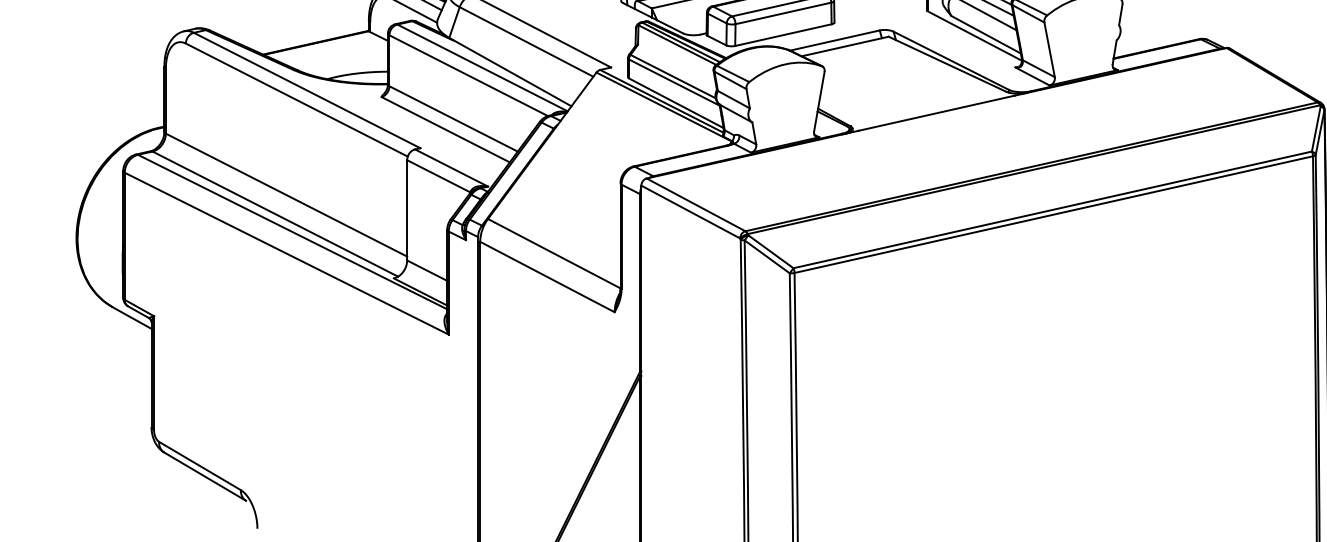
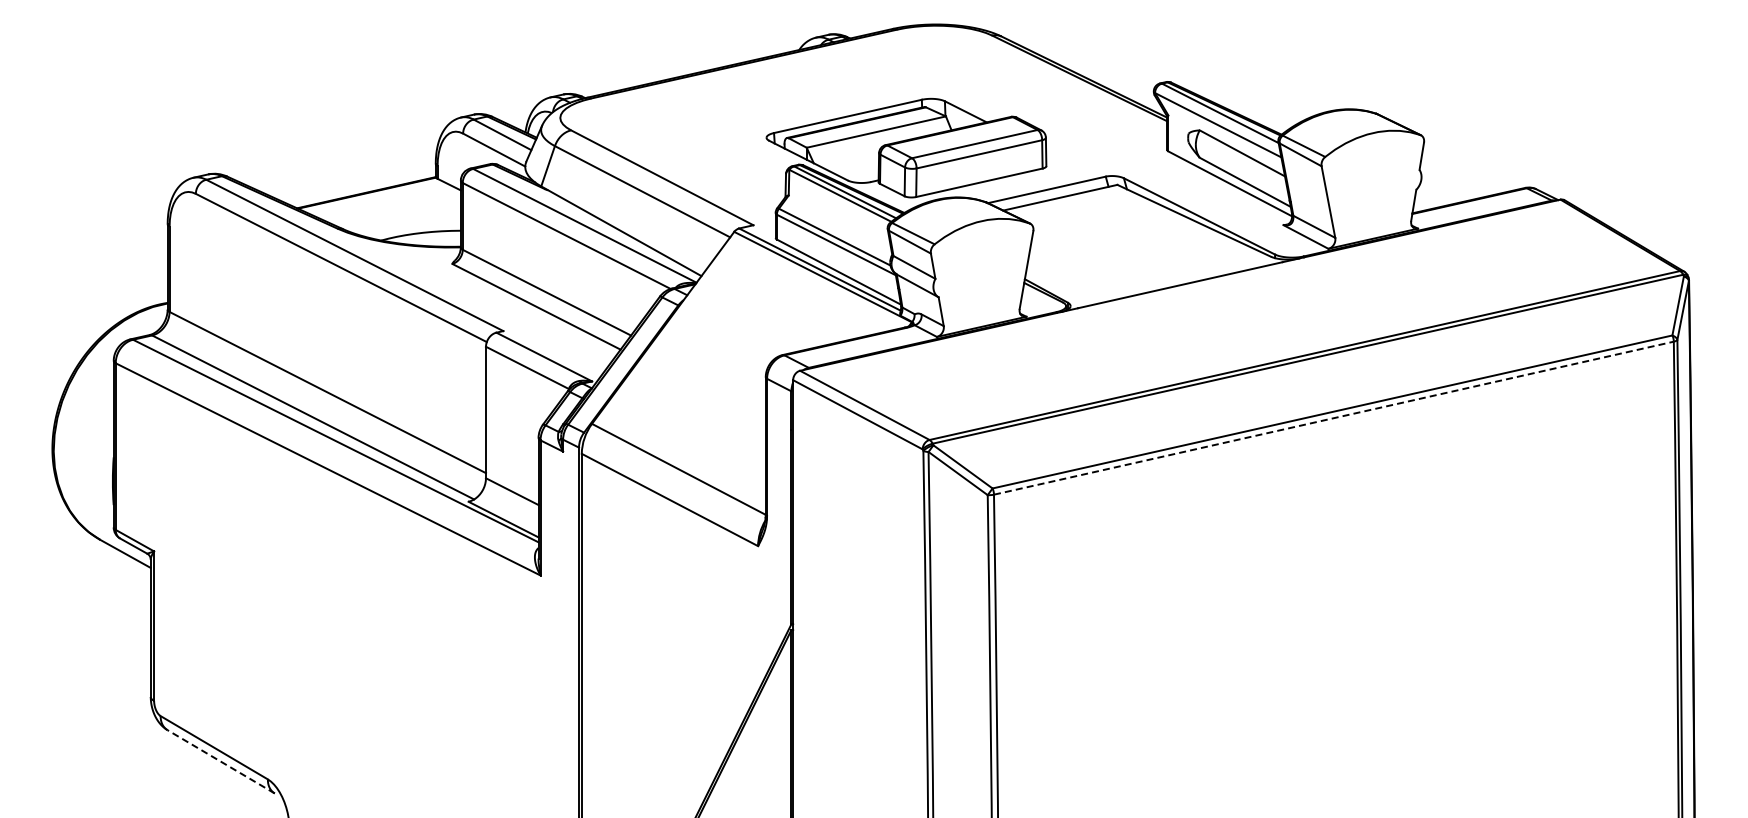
line: (1054, 214) -> (1334, 418), solid -> dashed
line: (204, 476) -> (220, 761), solid -> dashed

